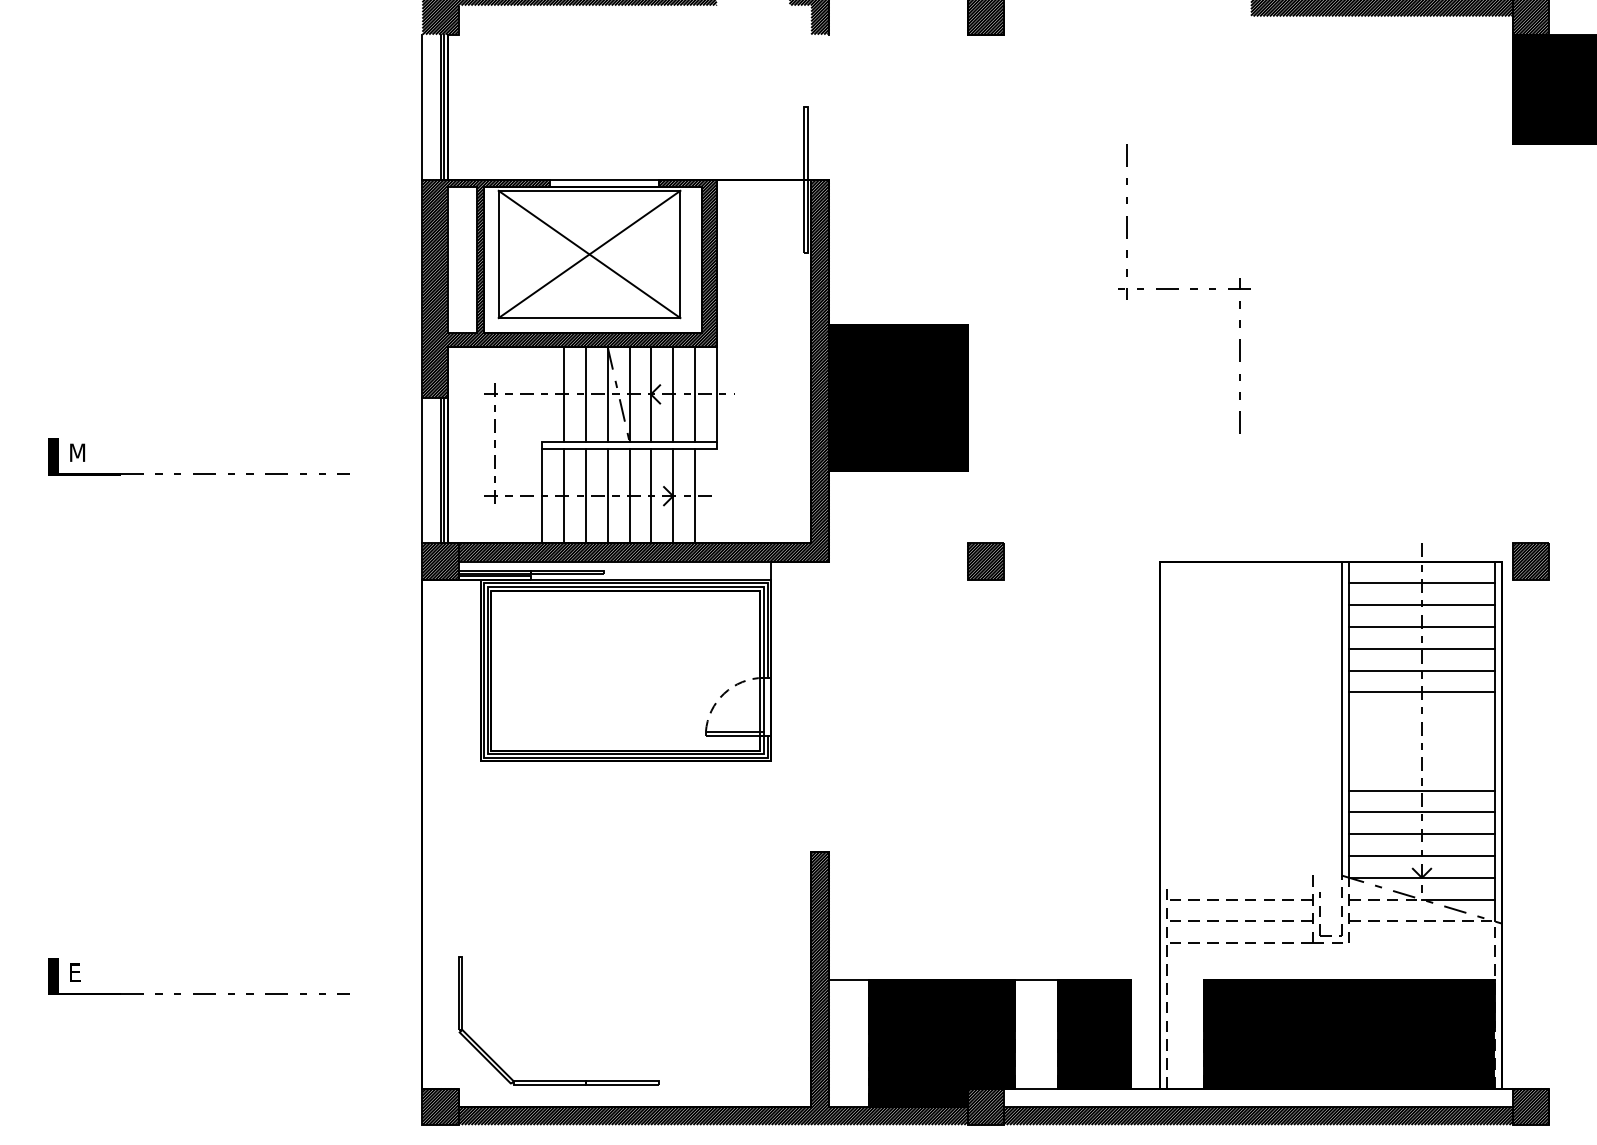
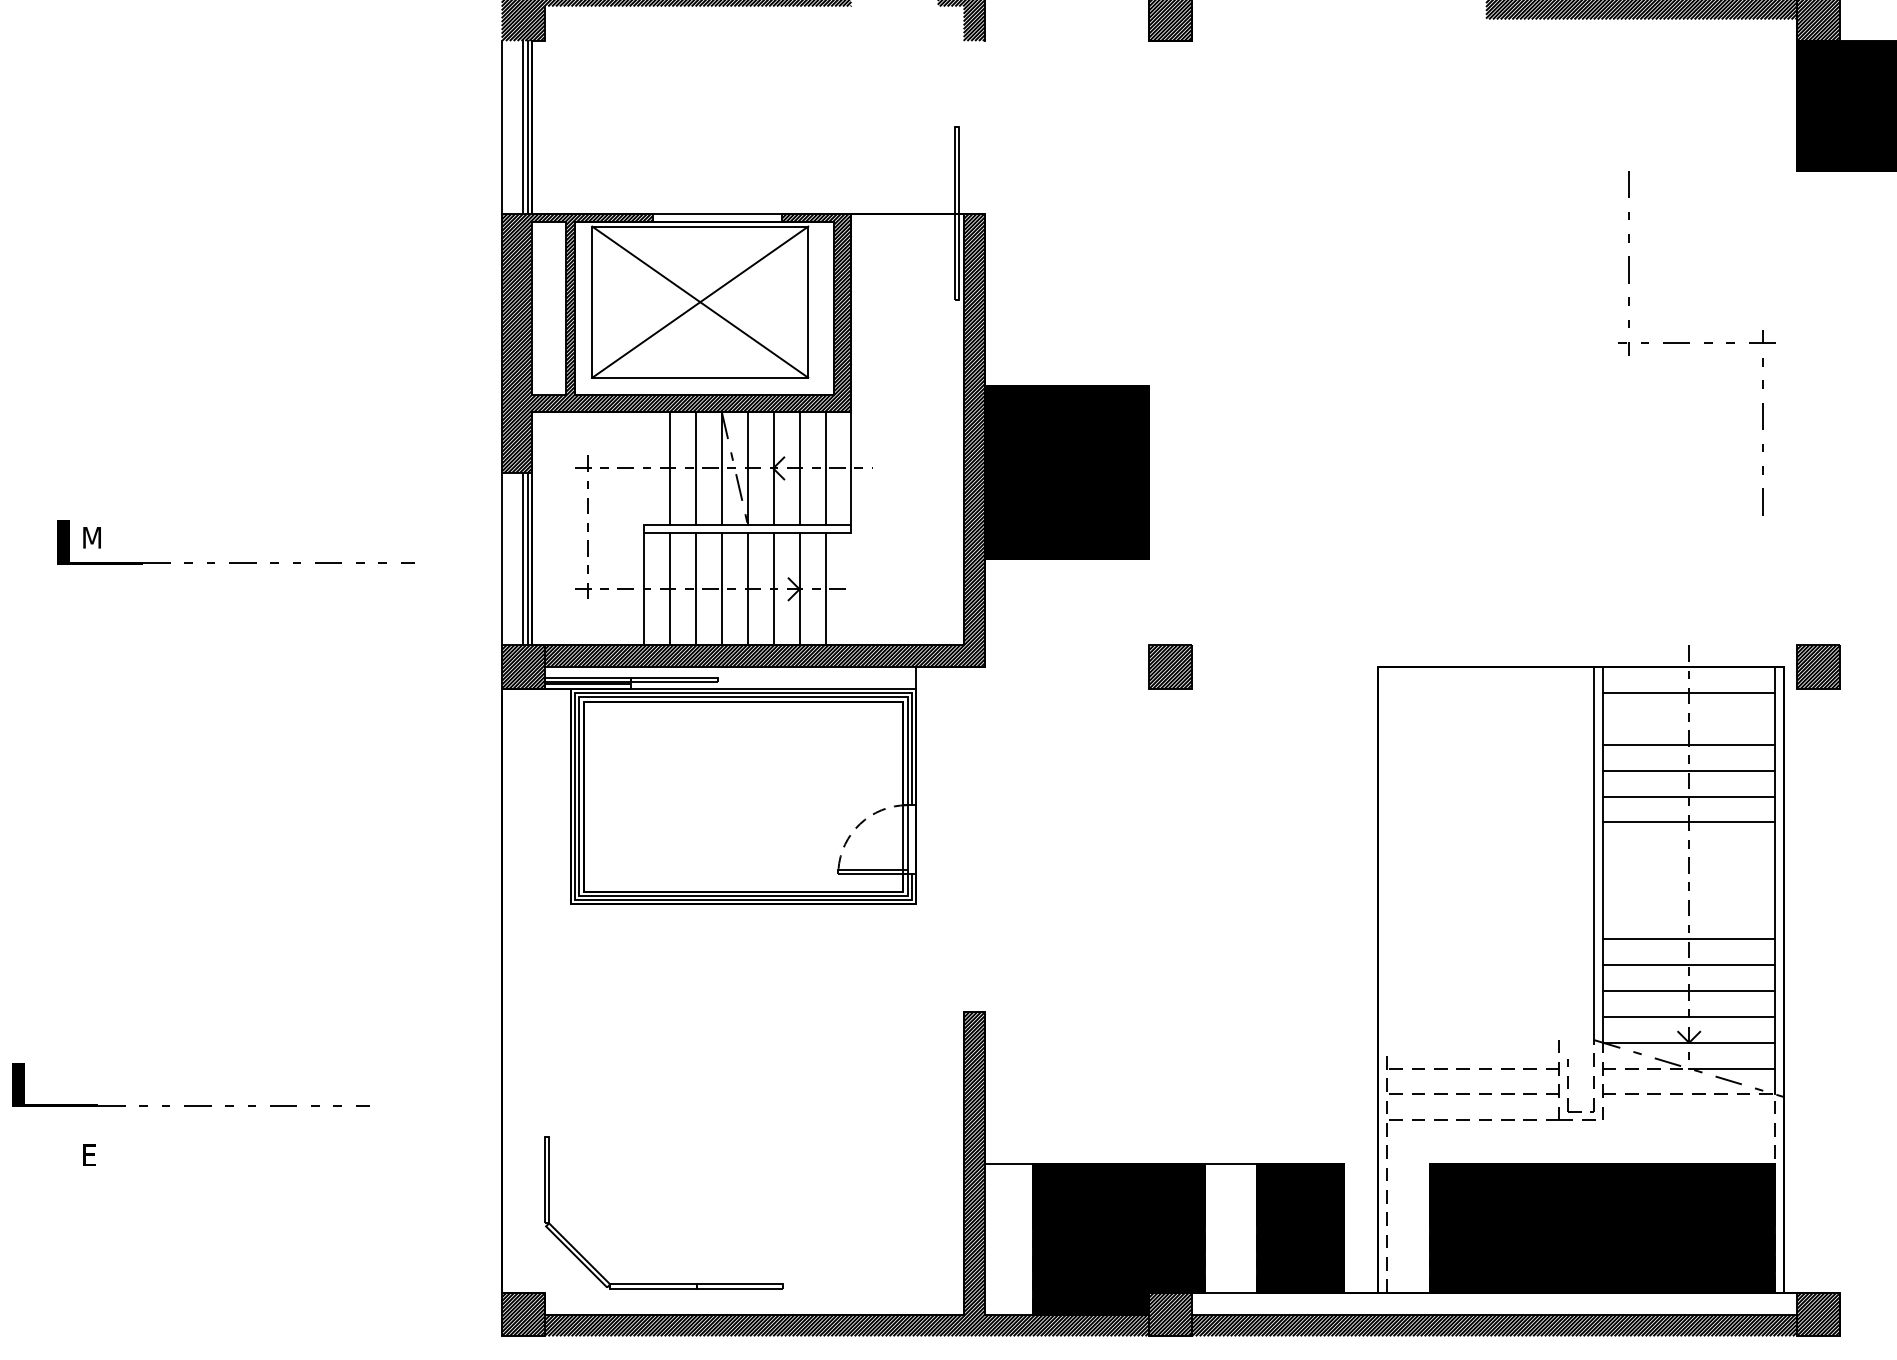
part: (1178, 289) -> (1689, 343), moved
line: (1421, 604) -> (1688, 718), removed
part: (198, 993) -> (190, 1105), moved

